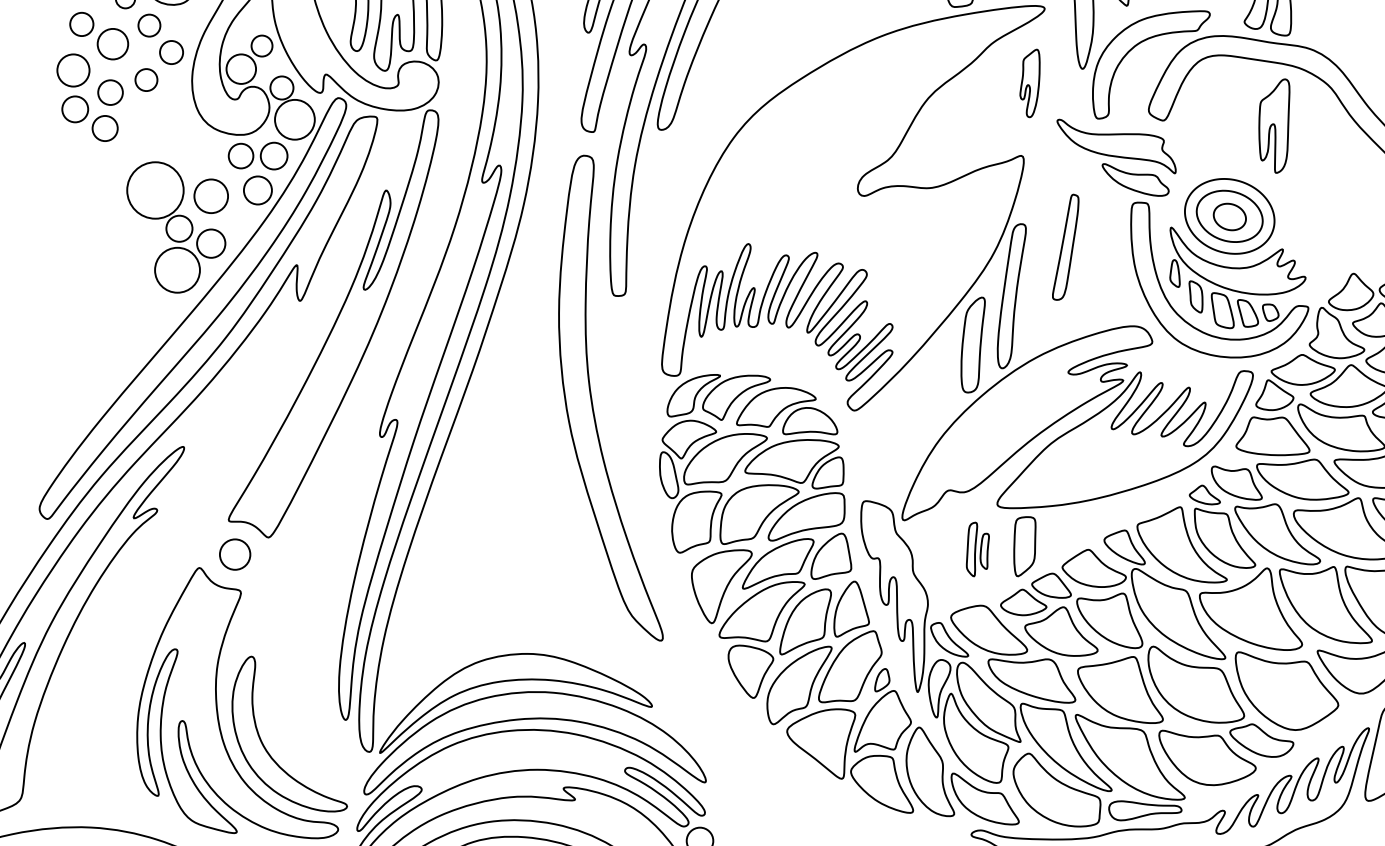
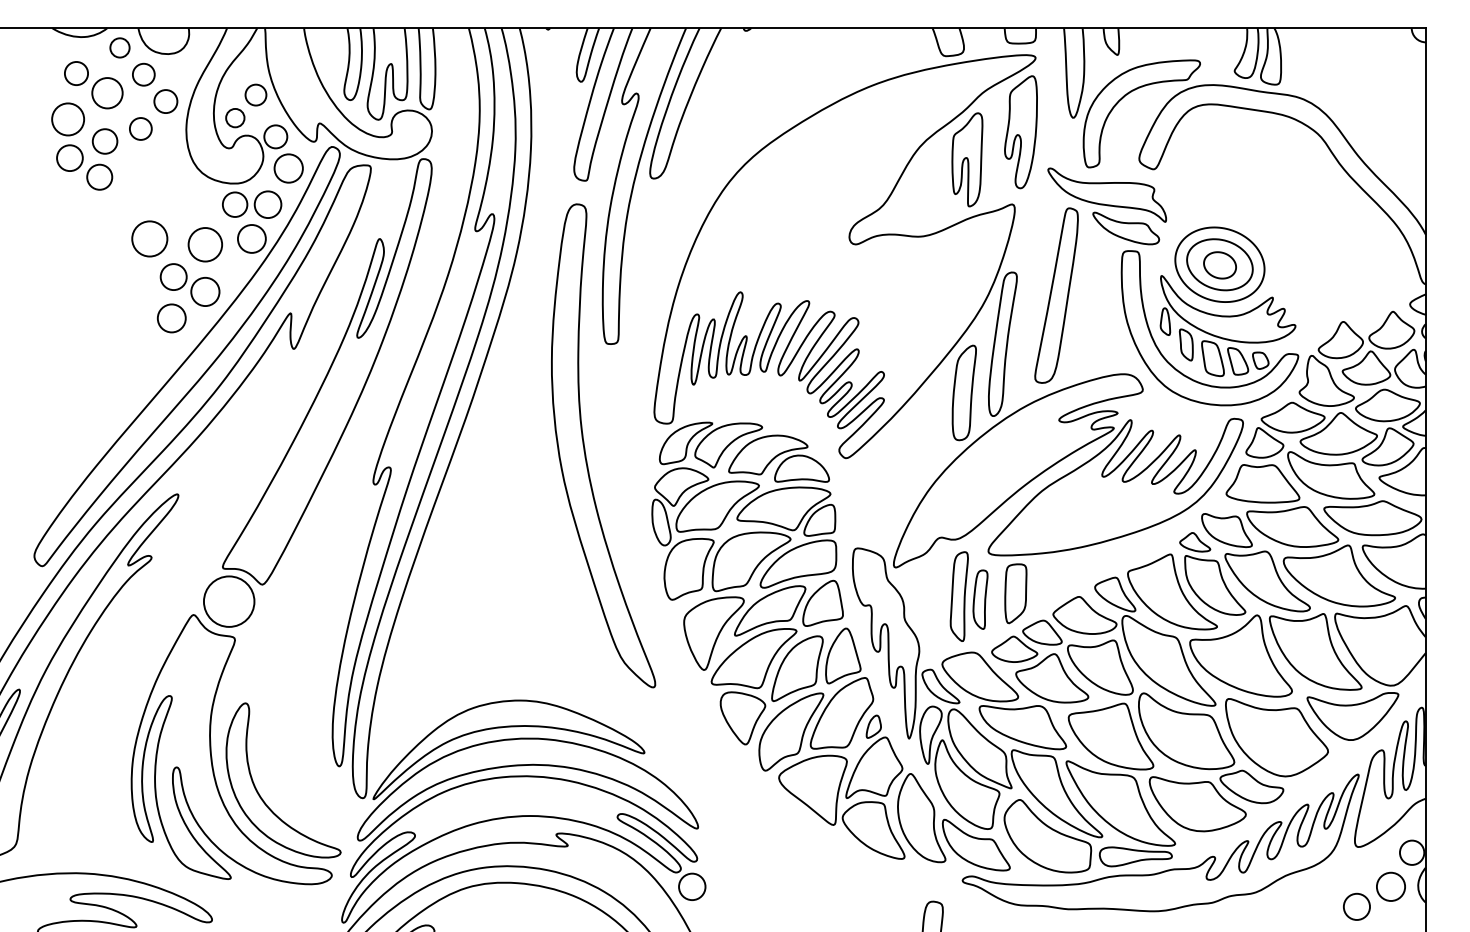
circle: (241, 68) -> (235, 117), size x0.62
part: (1029, 83) -> (1020, 132), size x1.67
circle: (294, 119) -> (288, 168), size x0.71
part: (1274, 125) -> (967, 159), moved
circle: (155, 190) -> (149, 238), size x0.62
part: (1065, 247) -> (1056, 295), size x1.67
circle: (177, 270) -> (171, 318), size x0.62
part: (977, 549) -> (968, 596), size x1.67
circle: (234, 554) -> (228, 601), size x1.67

